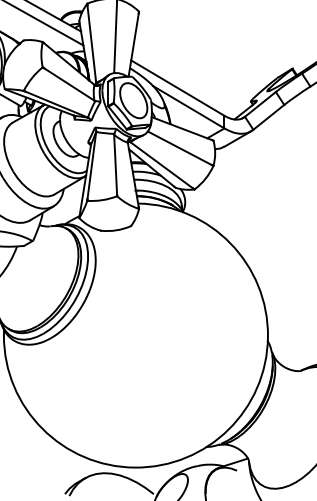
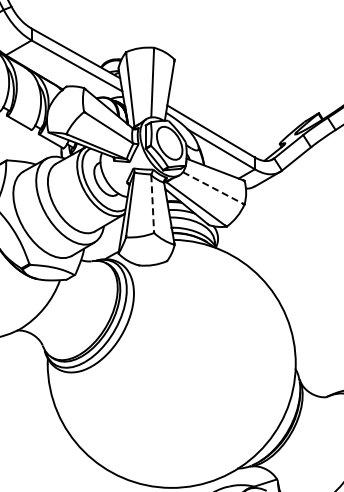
line: (180, 148) -> (213, 188), solid -> dashed
line: (115, 164) -> (152, 203), solid -> dashed

